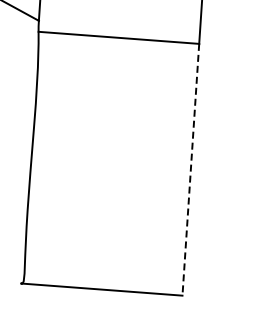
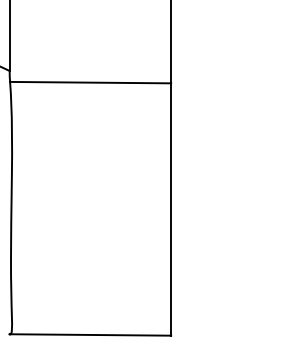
line: (191, 170) -> (171, 210), dashed -> solid

